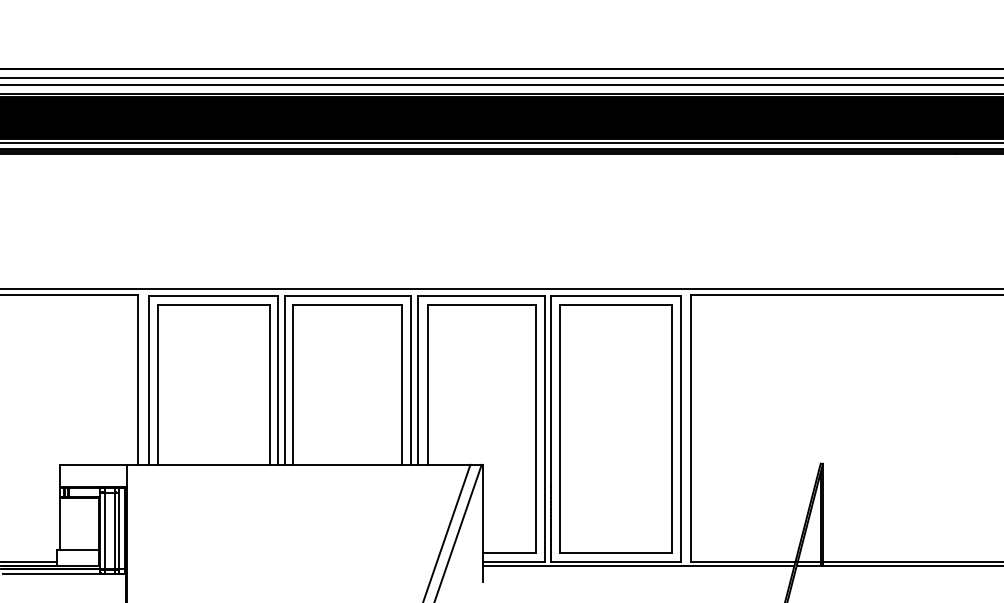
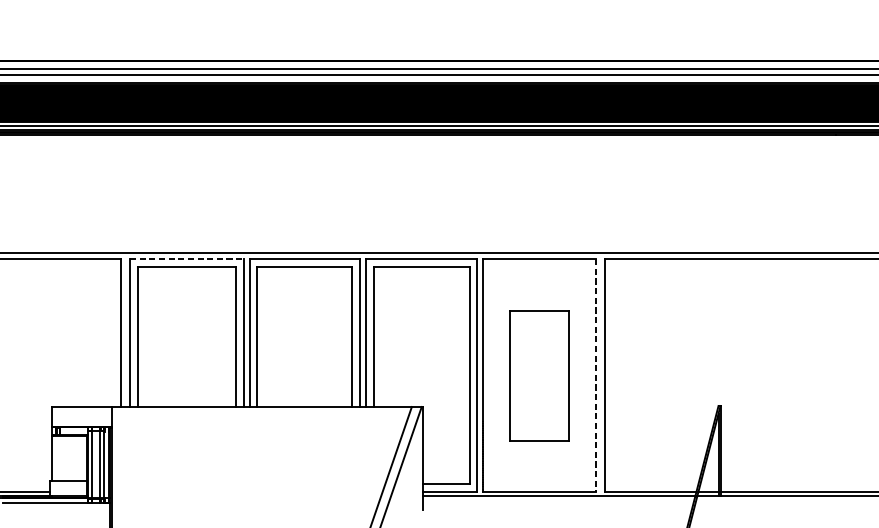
line: (213, 296) -> (186, 259), solid -> dashed
part: (615, 428) -> (538, 375), size x0.6
line: (681, 429) -> (596, 376), solid -> dashed

